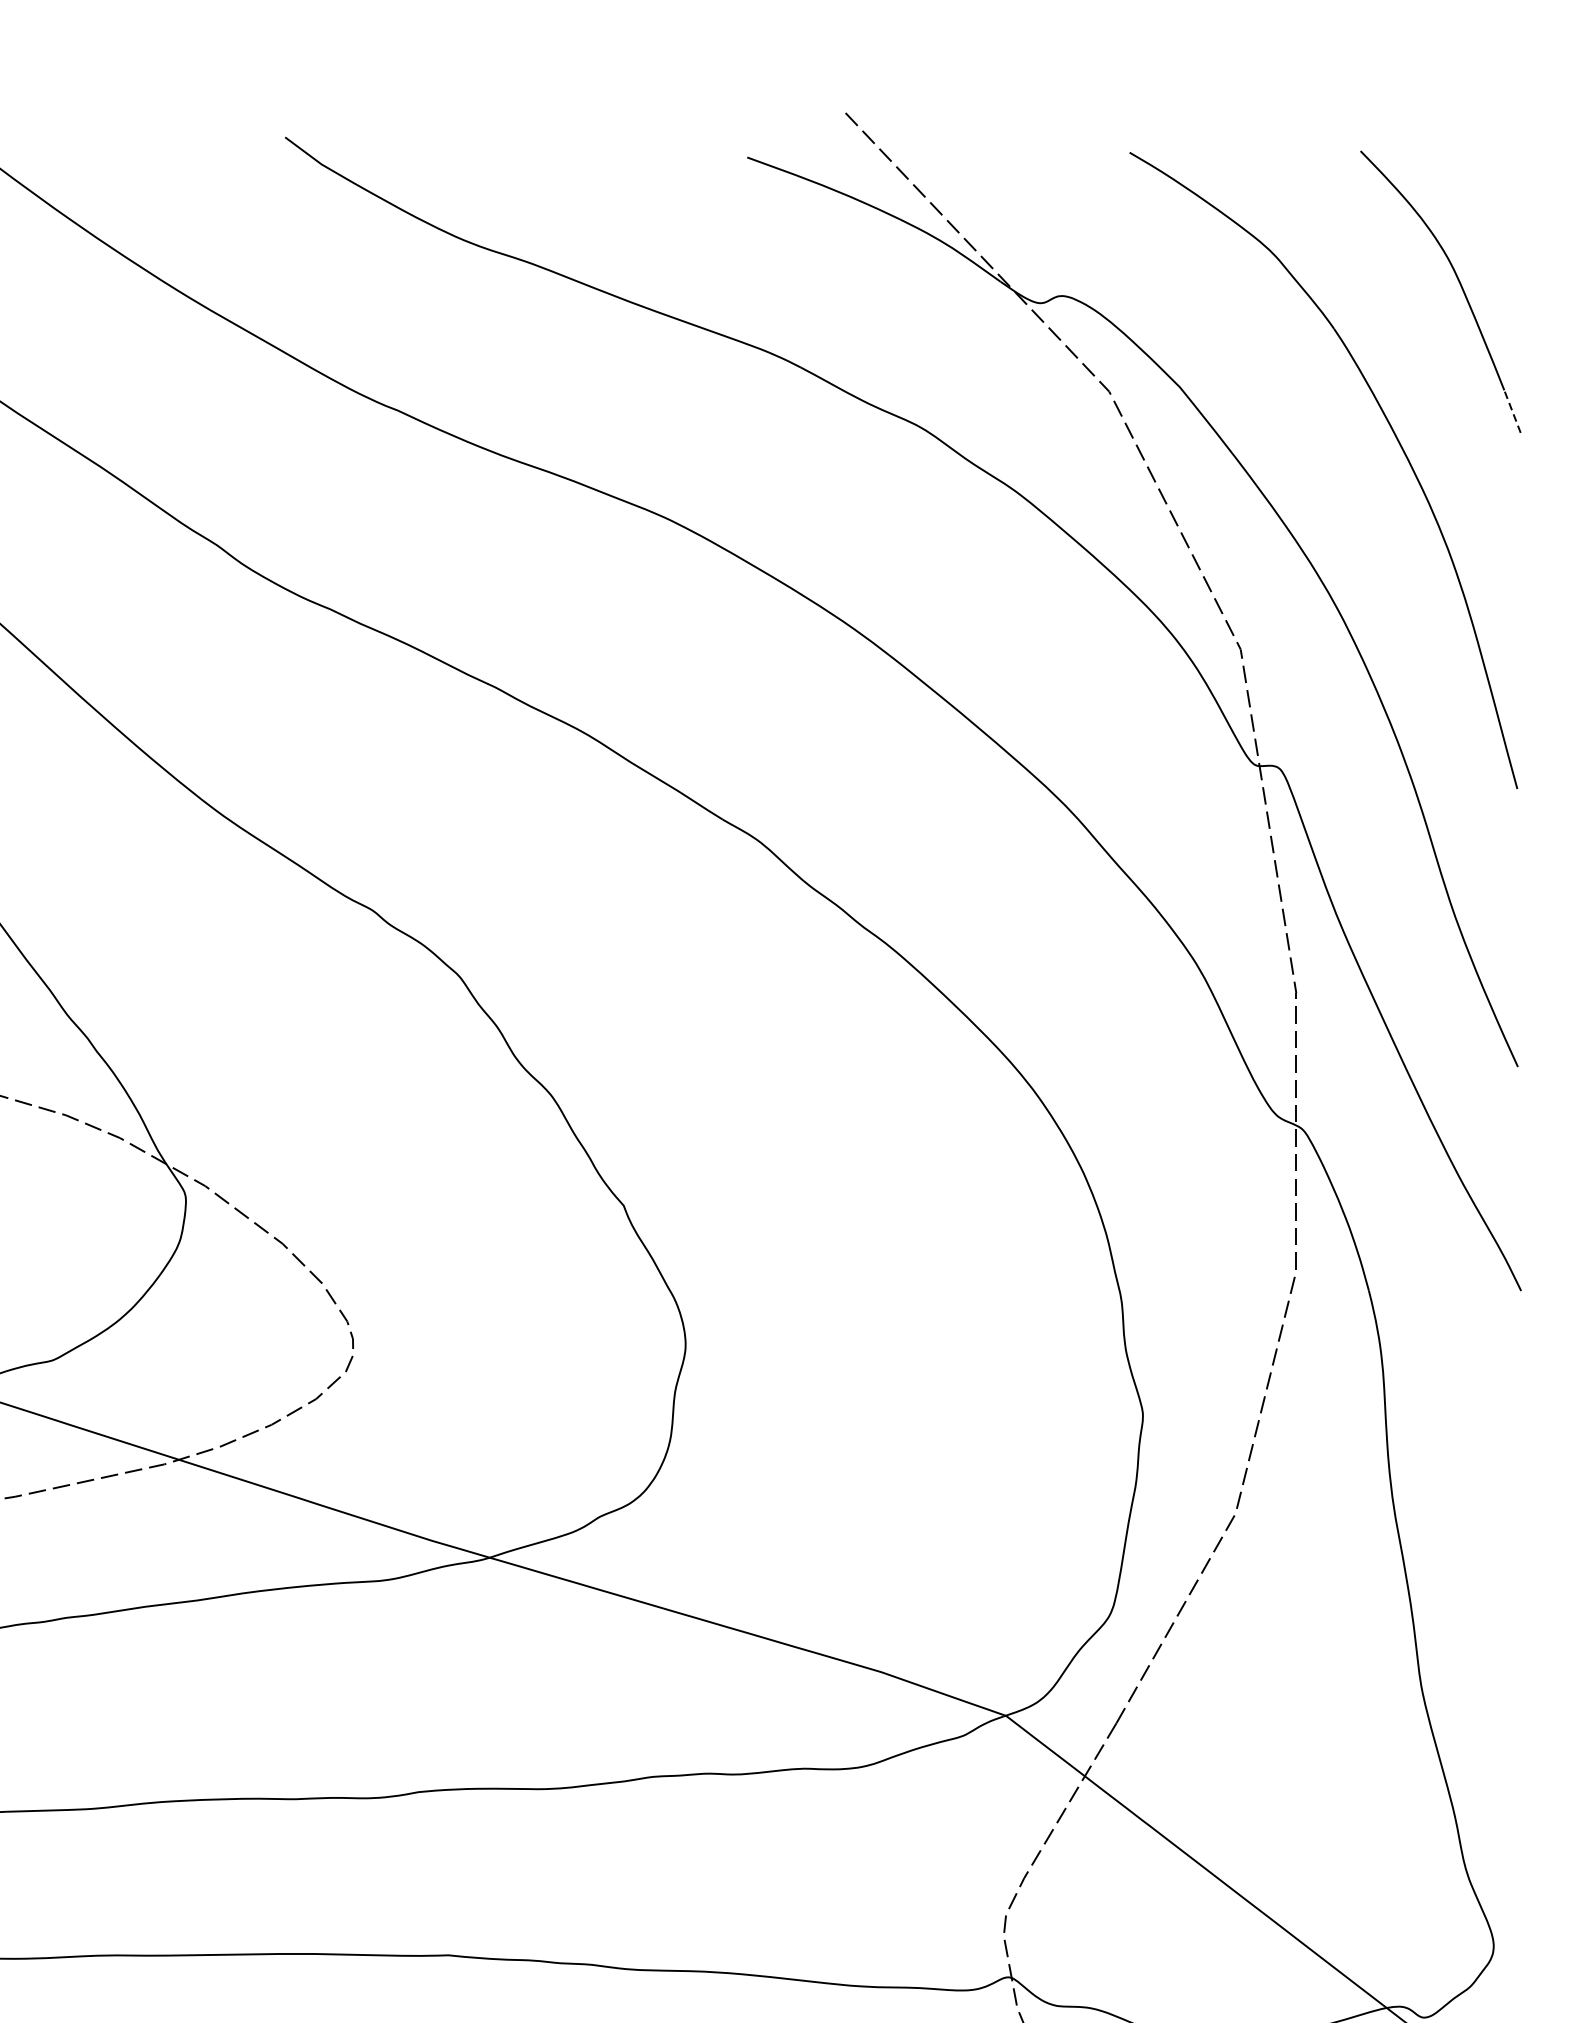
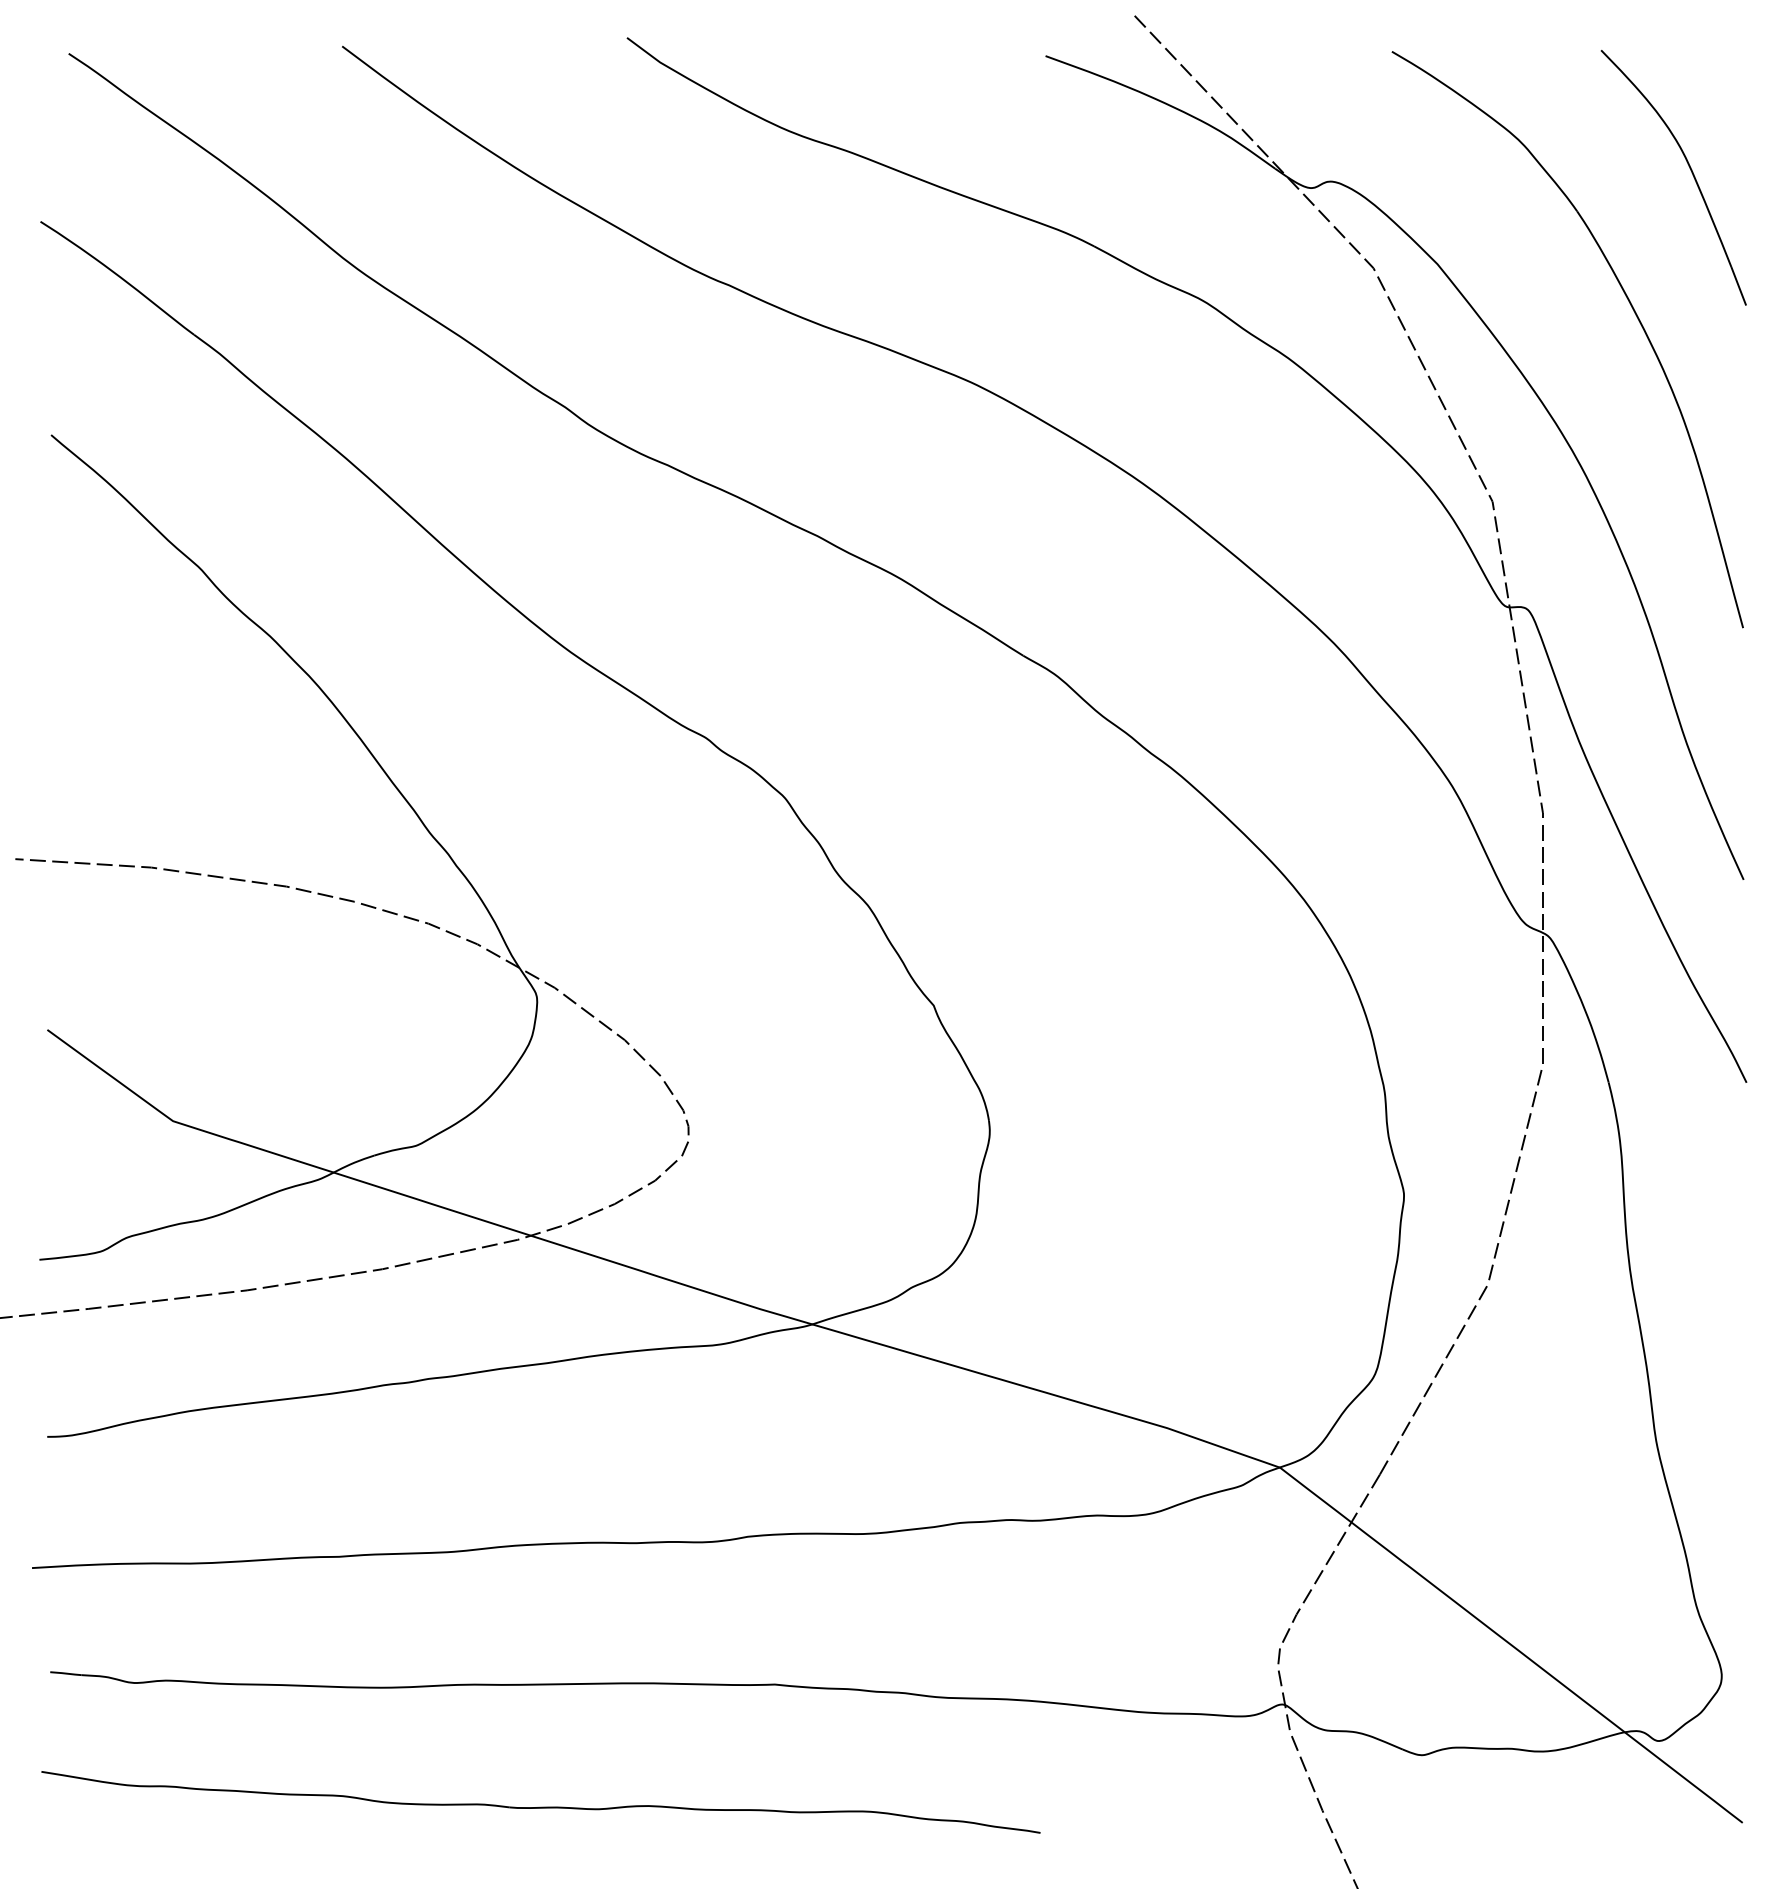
line: (1512, 411) -> (1738, 286), dashed -> solid

